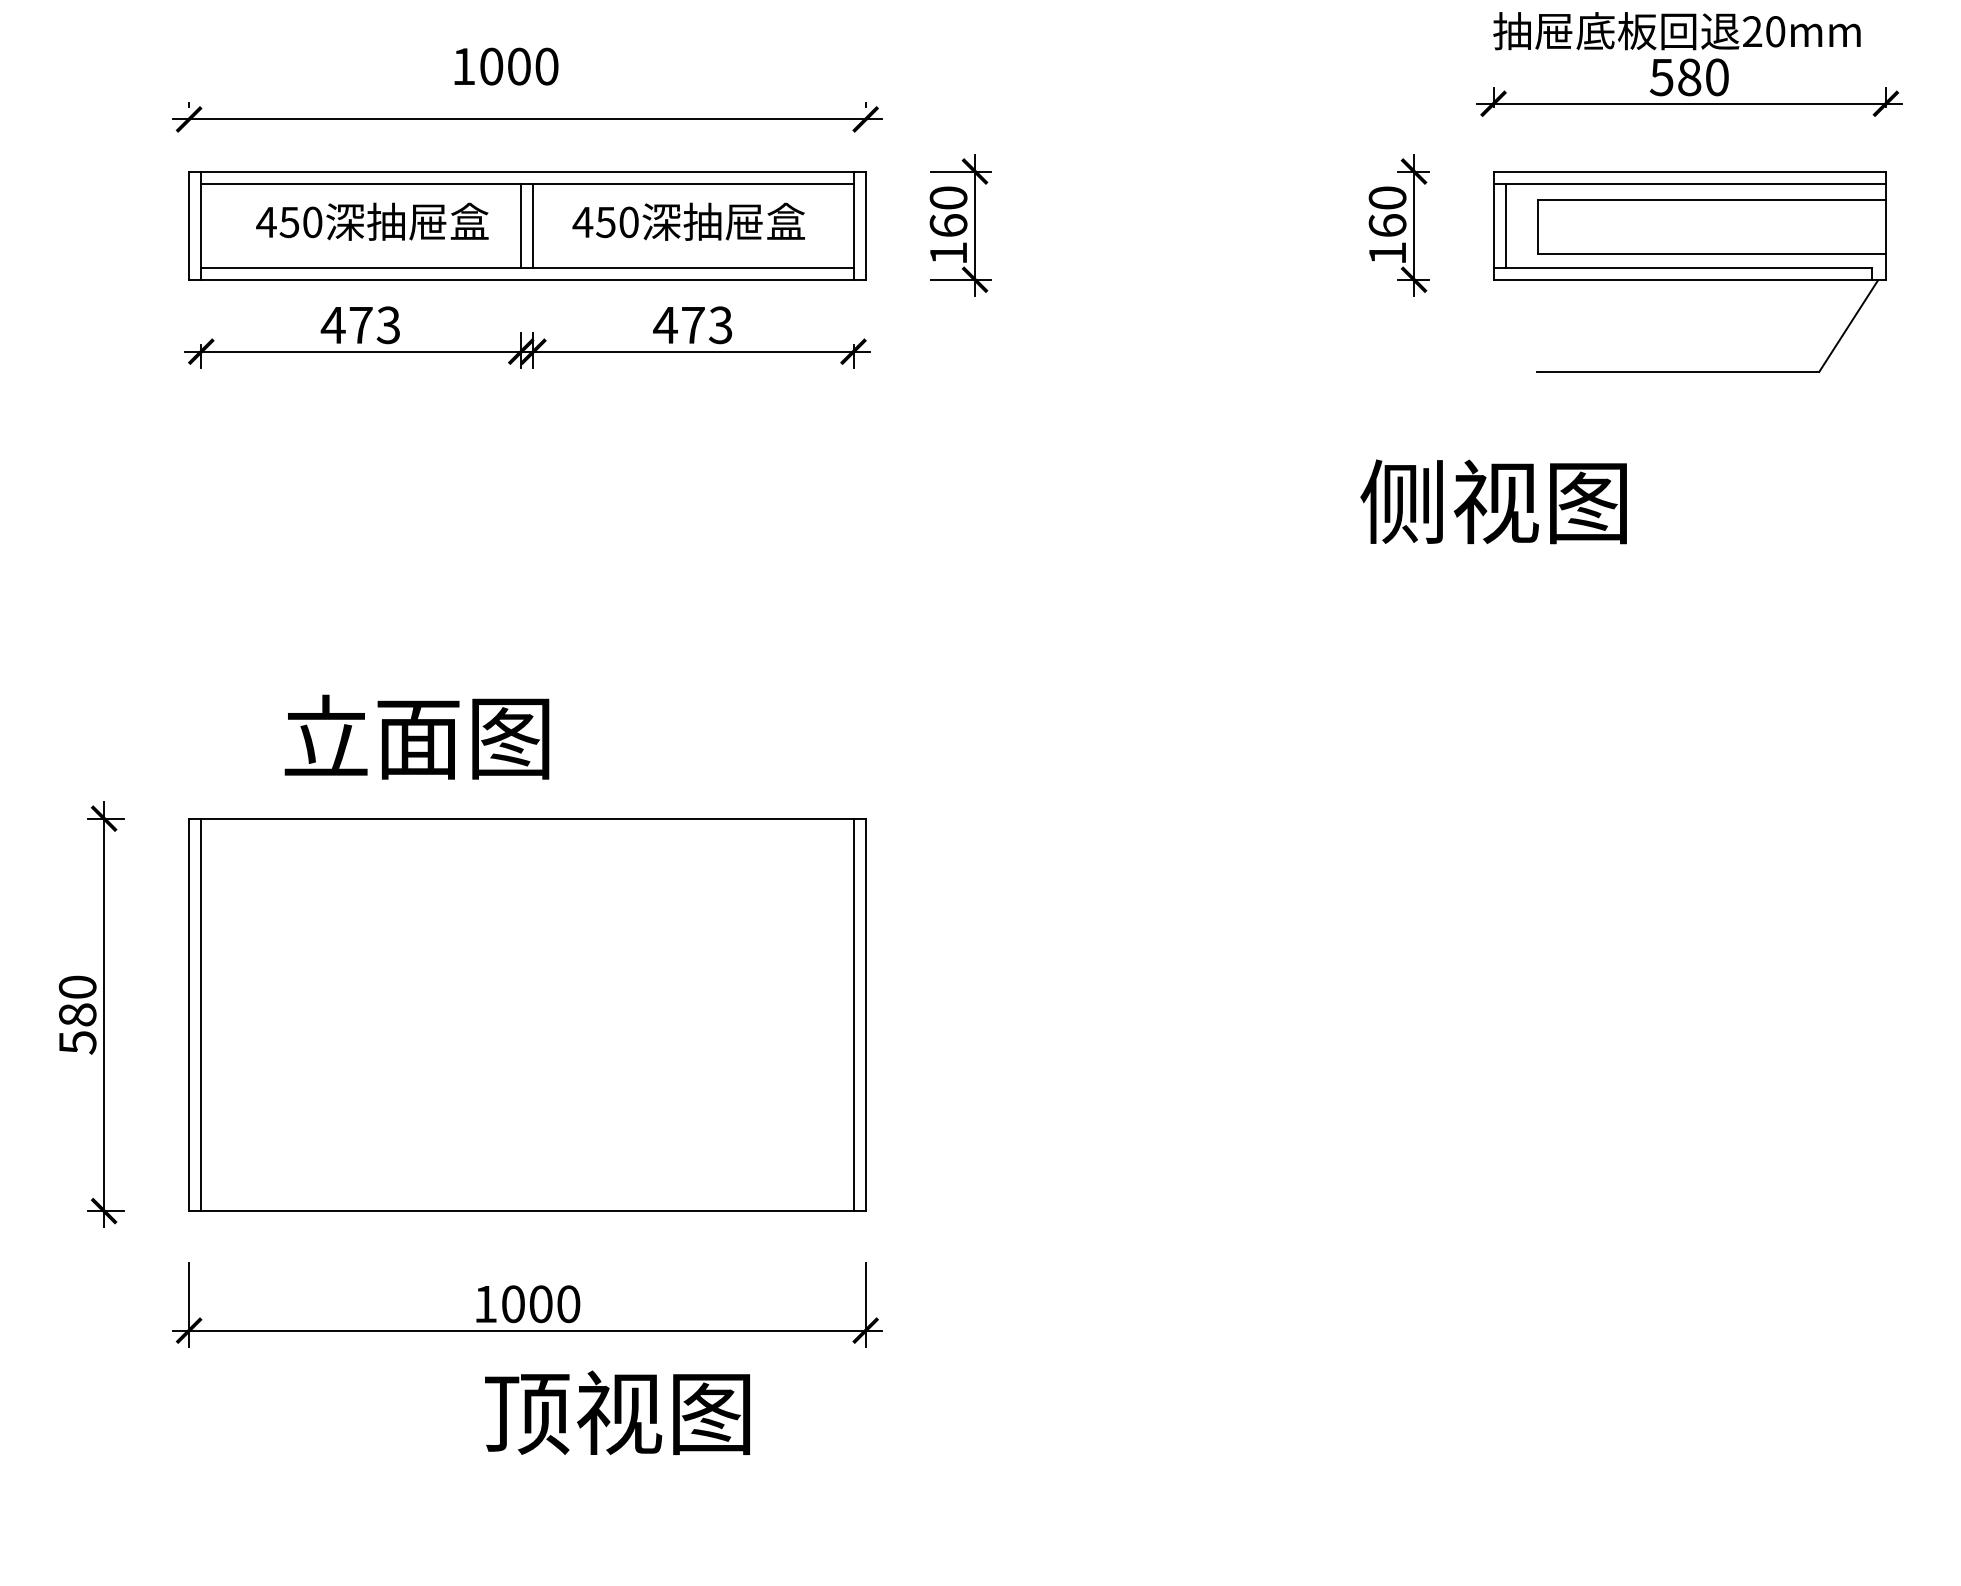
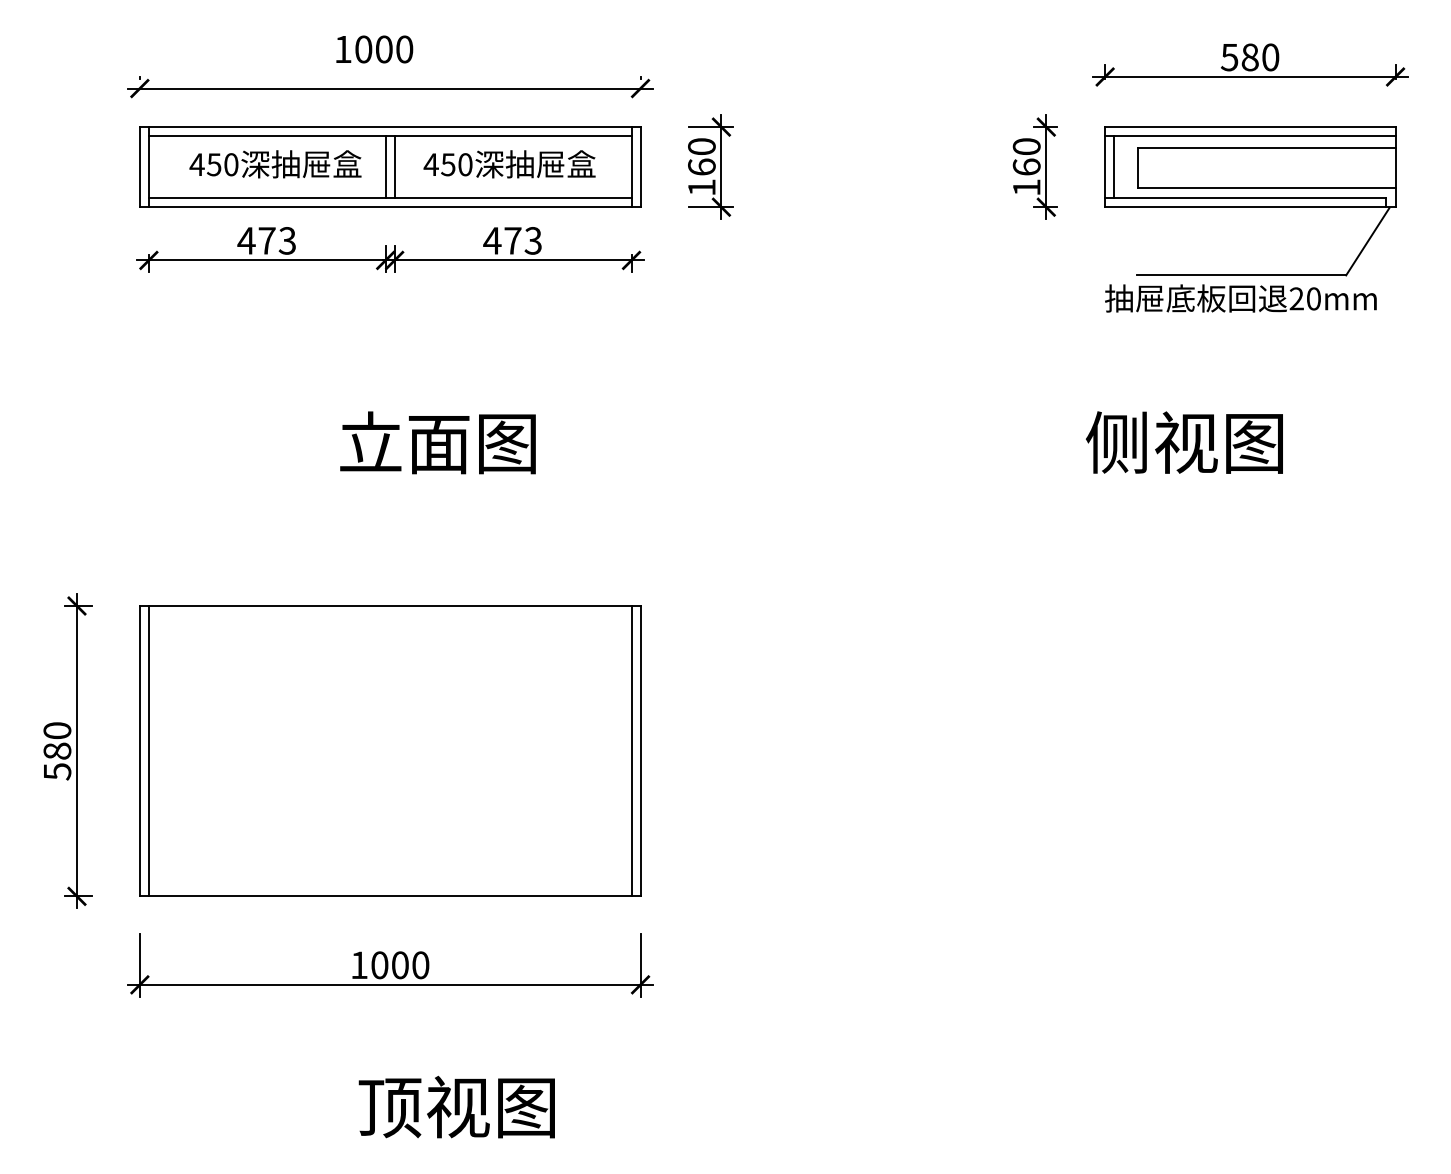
text: (1676, 31) -> (1240, 298), moved
text: (1493, 501) -> (1184, 442), moved
text: (416, 736) -> (437, 442), moved
text: (617, 1412) -> (456, 1106), moved

